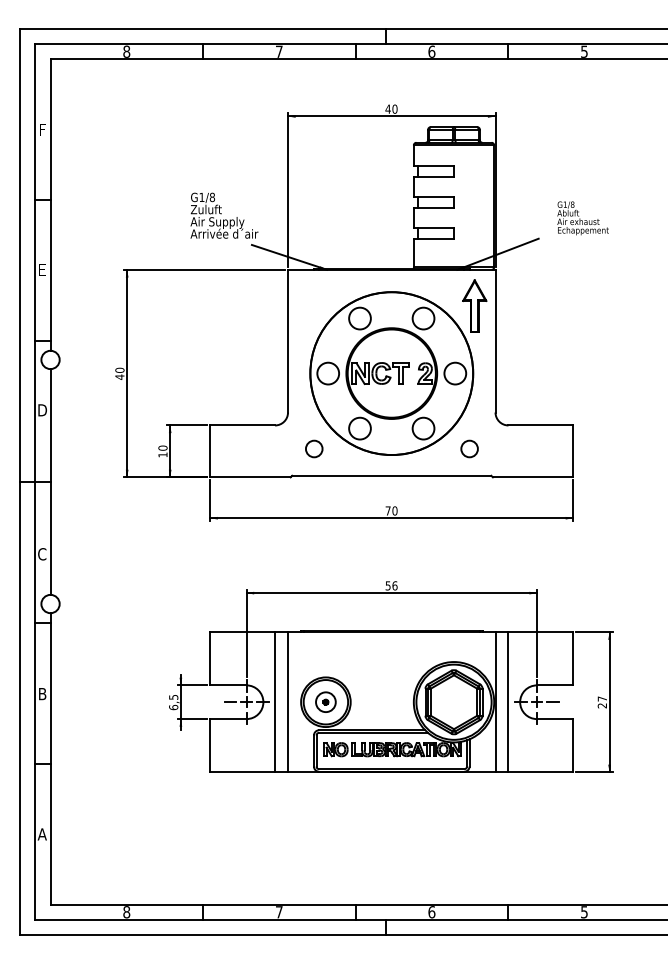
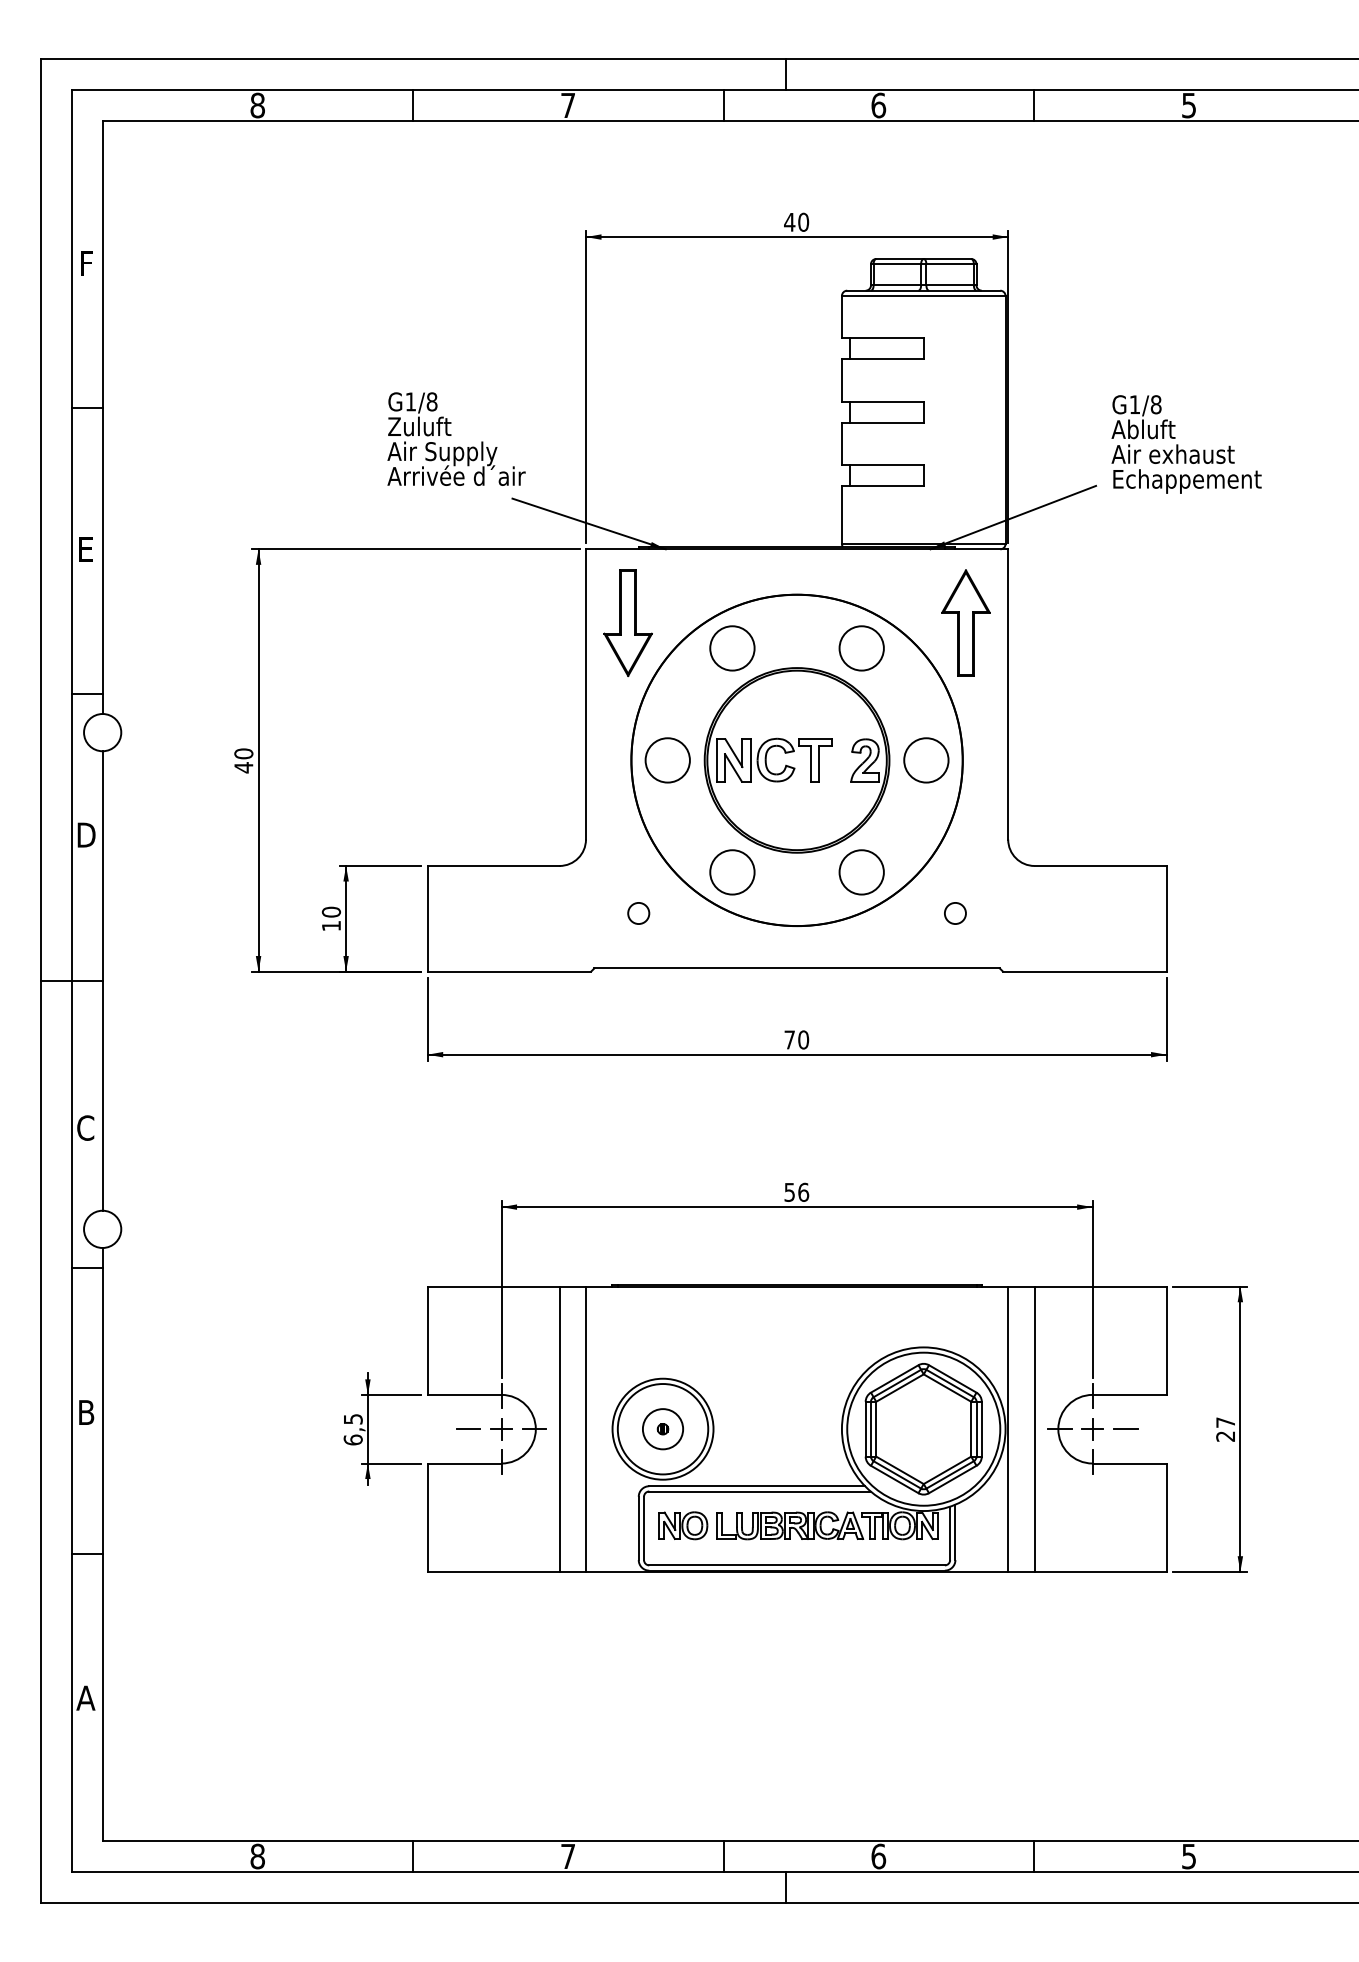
part: (582, 218) -> (1185, 444), size x1.43
part: (308, 306) -> (627, 623), added
circle: (313, 448) -> (637, 912), size x0.62
circle: (469, 448) -> (955, 912), size x0.62

